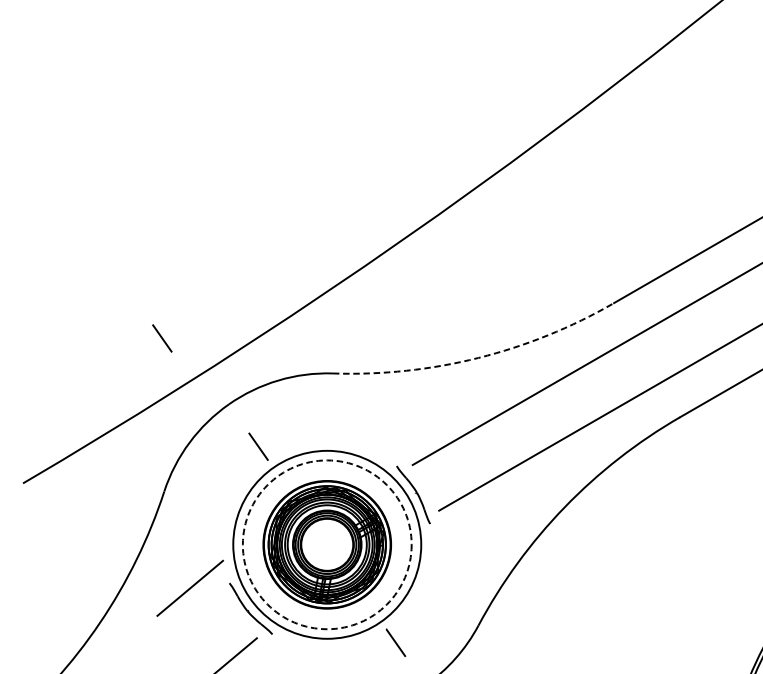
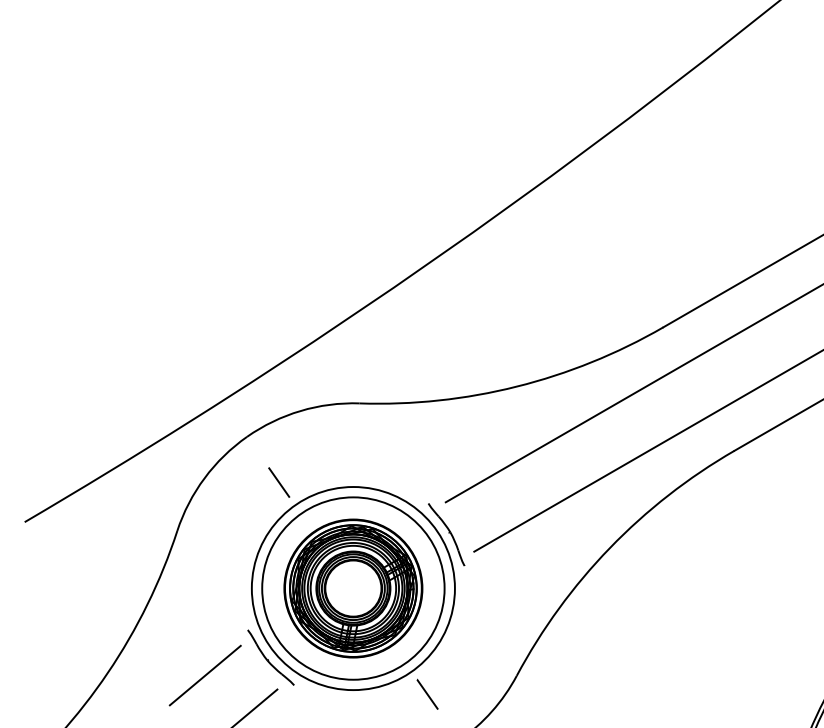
line: (162, 338) -> (175, 365), removed
arc: (478, 357) -> (516, 386), dashed -> solid
circle: (327, 544) -> (353, 588), dashed -> solid
line: (189, 588) -> (204, 675), moved

